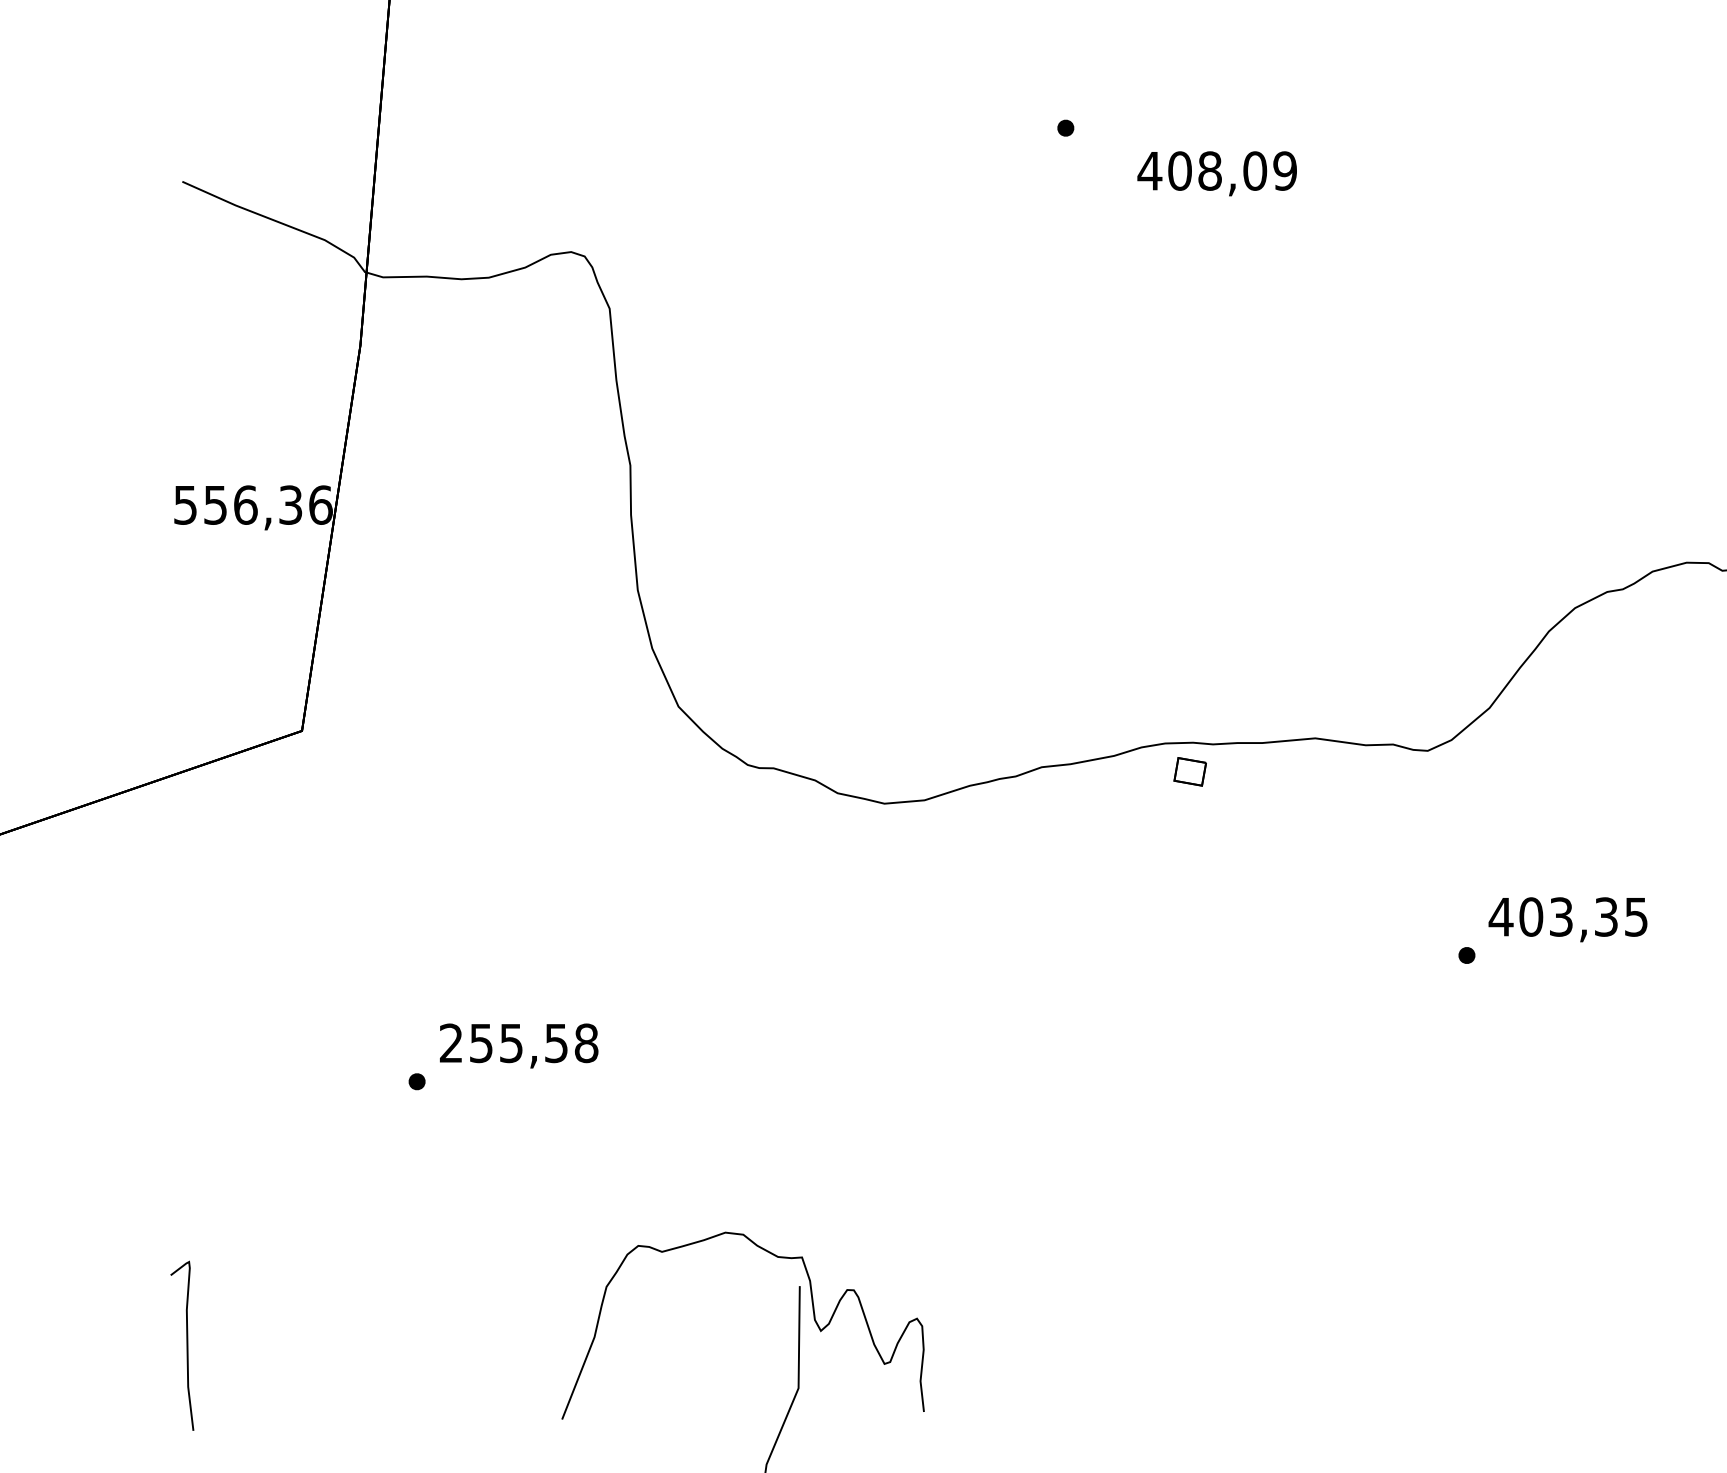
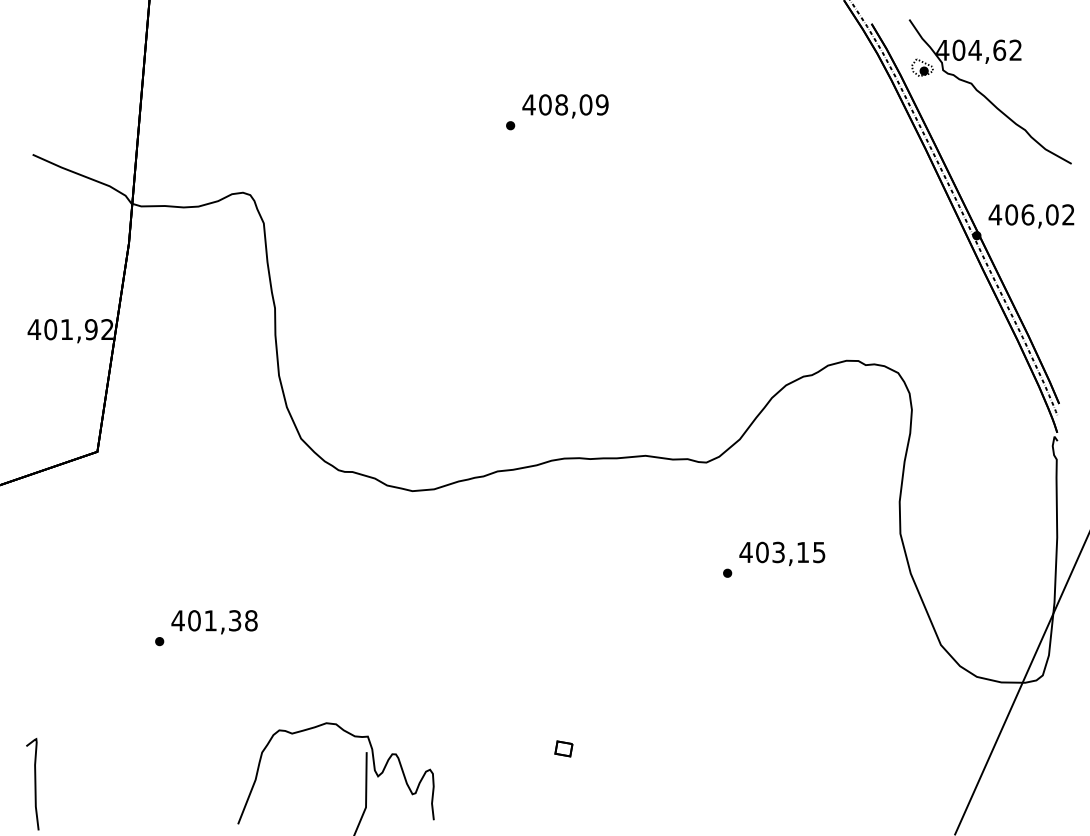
text: (1217, 173) -> (565, 106), moved
text: (252, 504) -> (70, 329), 556,36 -> 401,92
part: (1189, 771) -> (563, 748), moved
text: (1607, 917) -> (803, 552), 403,35 -> 403,15
text: (503, 1042) -> (206, 620), 255,58 -> 401,38

